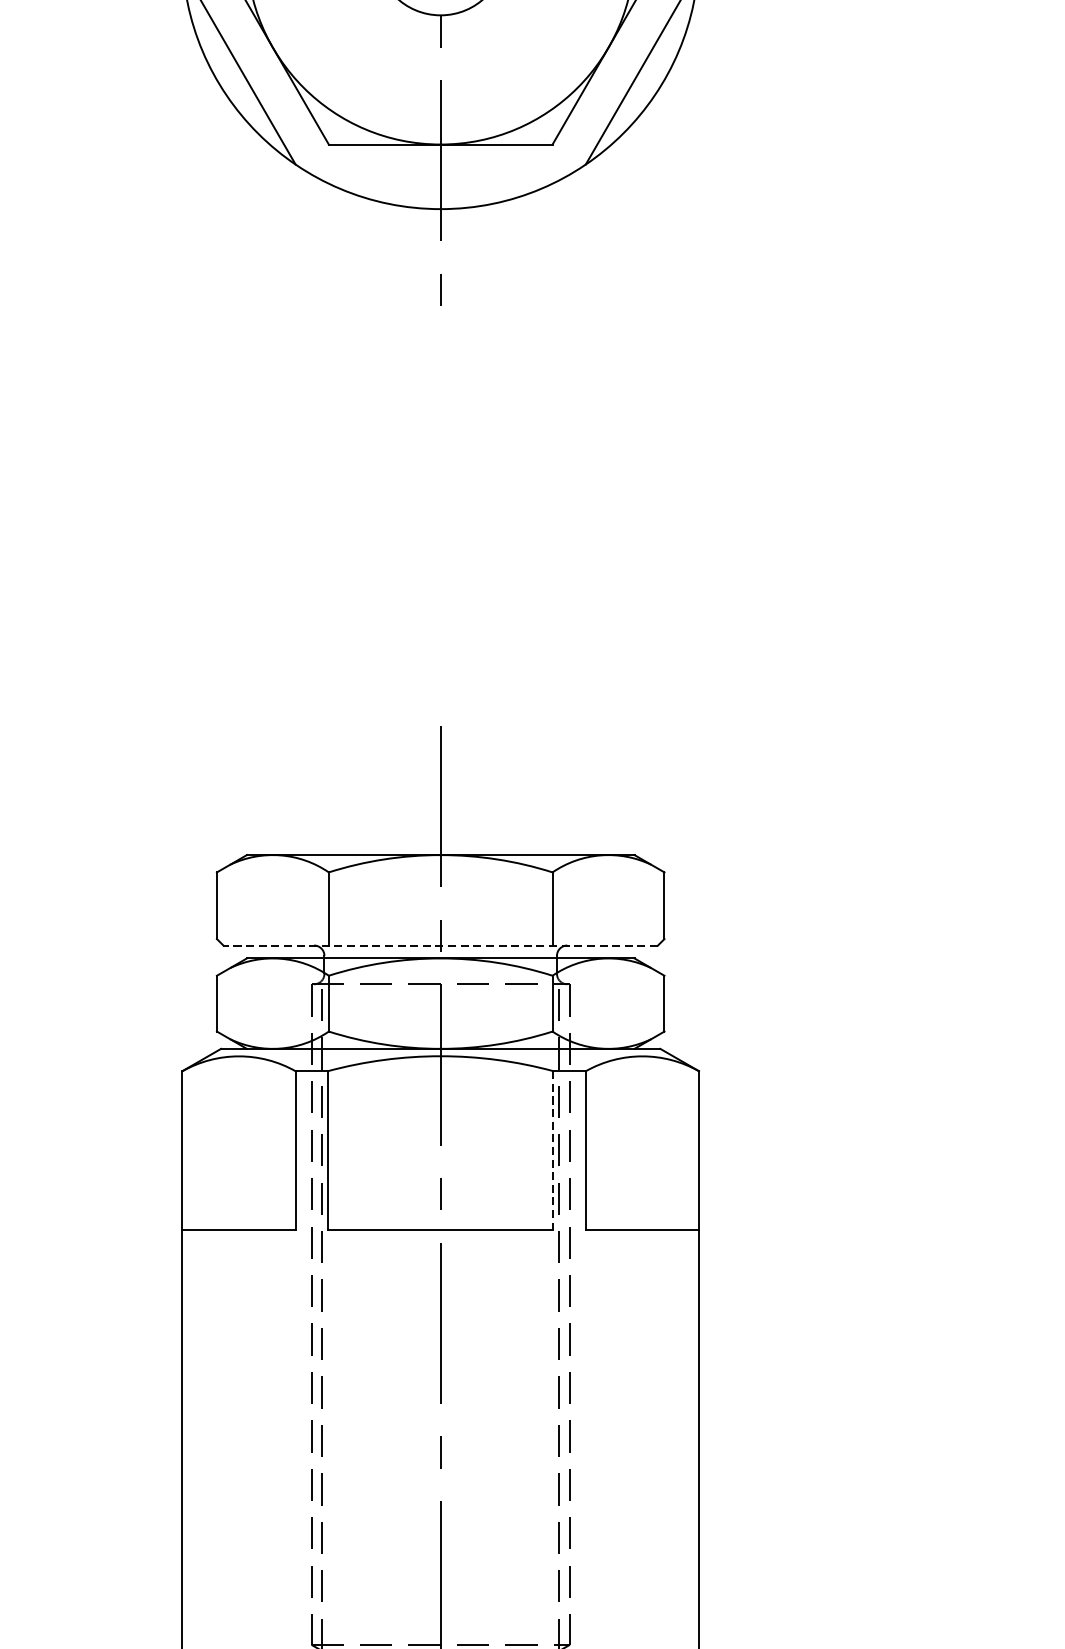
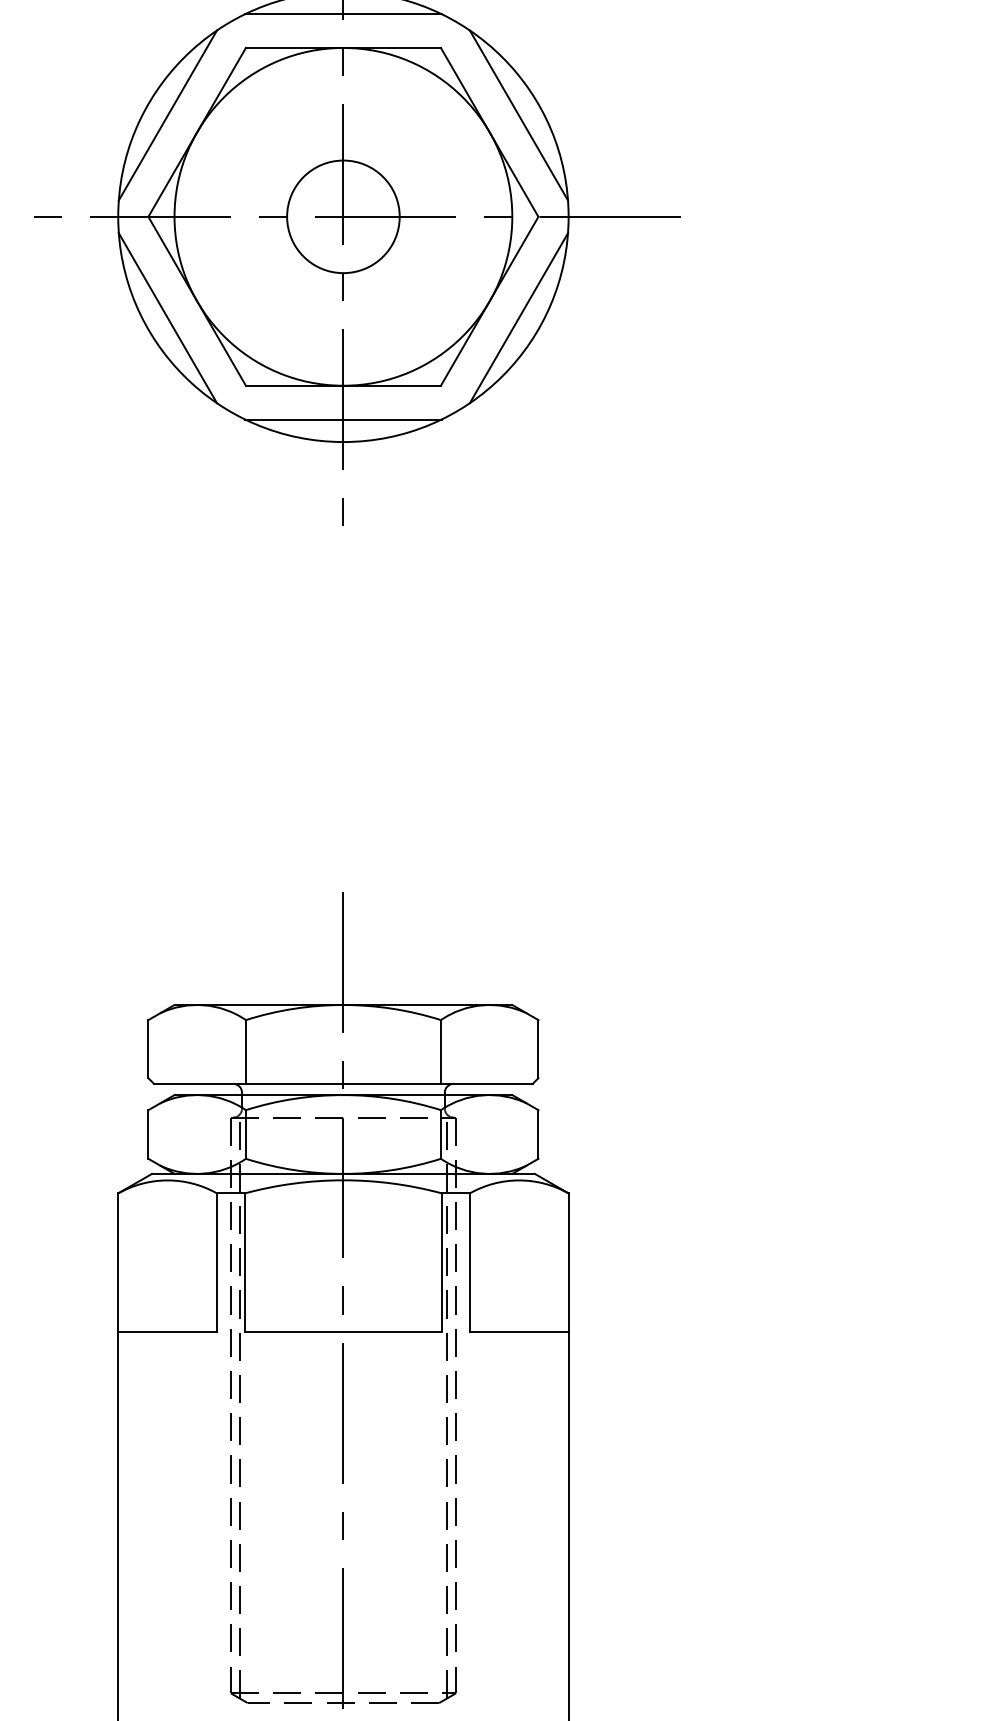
line: (440, 183) -> (343, 419), added
line: (439, 945) -> (342, 1083), dashed -> solid
line: (553, 1150) -> (441, 1262), dashed -> solid

